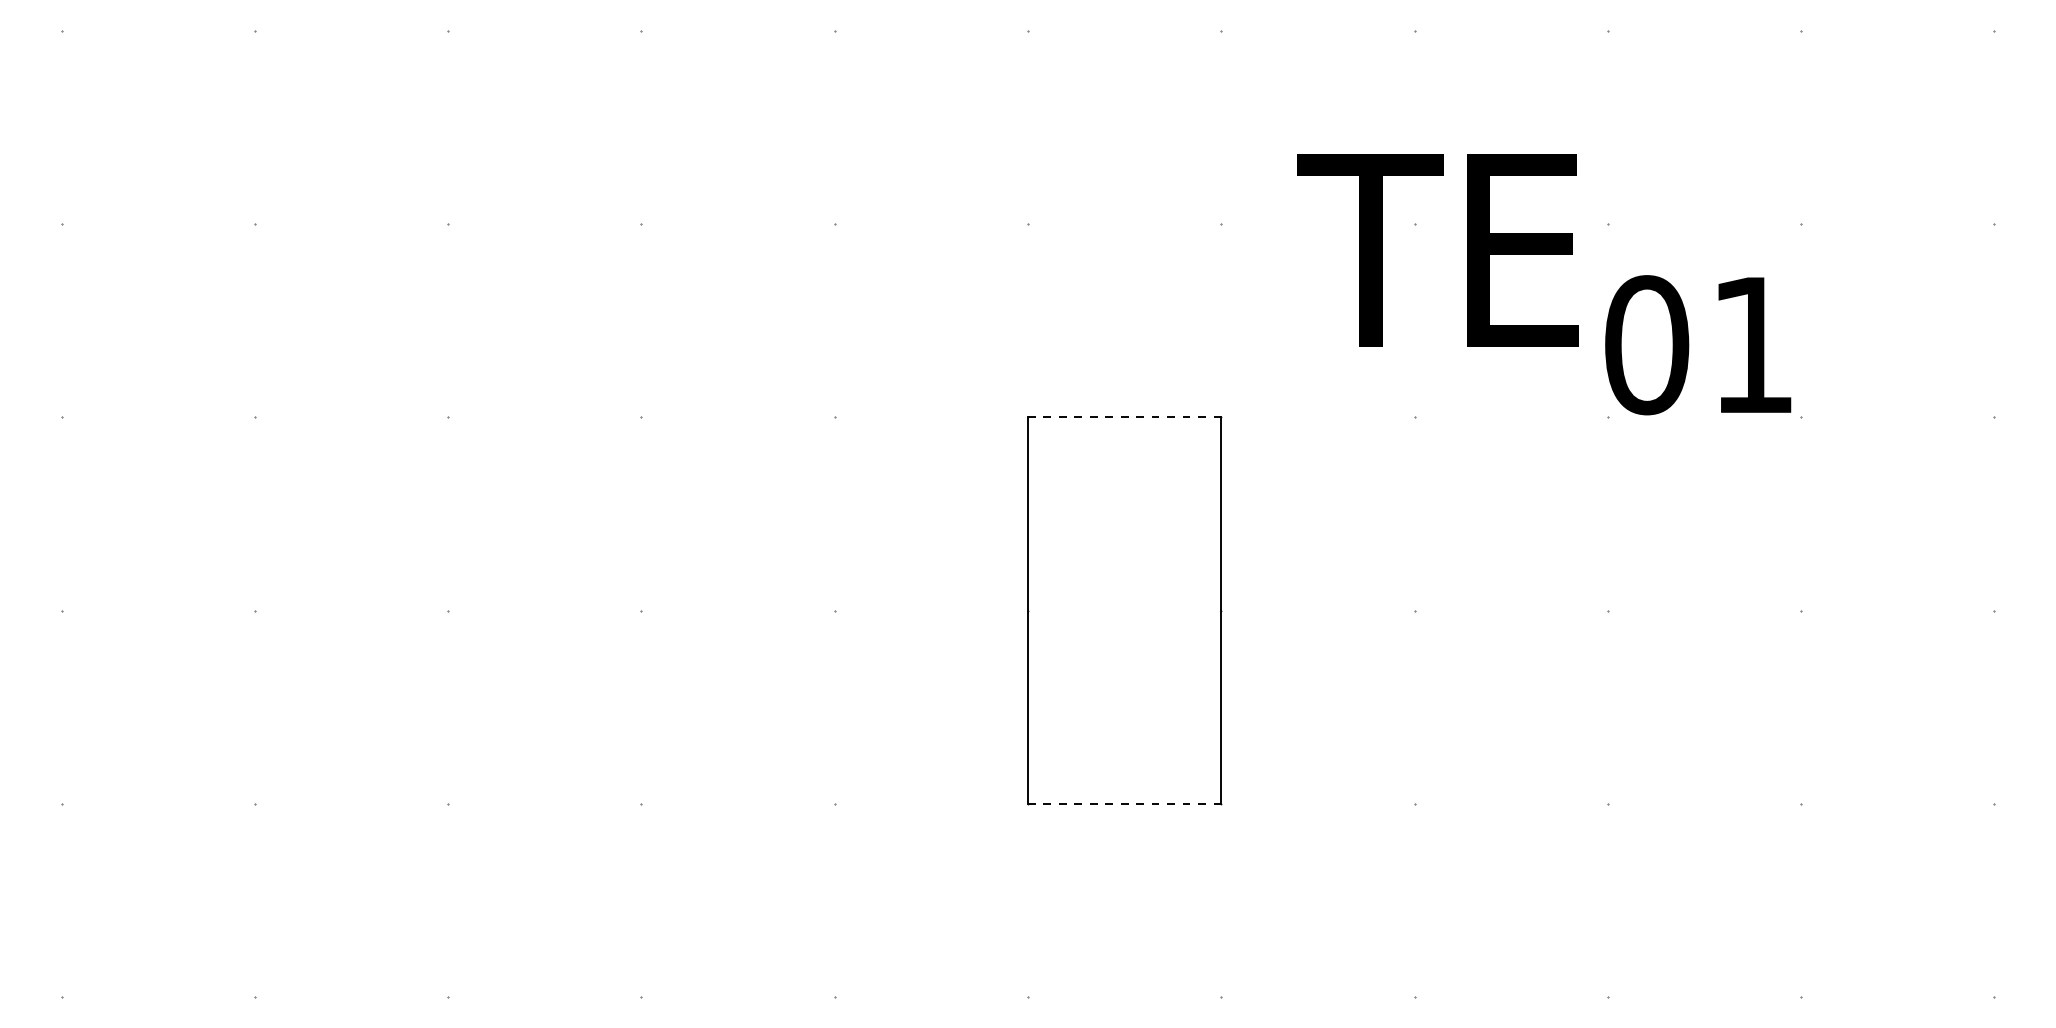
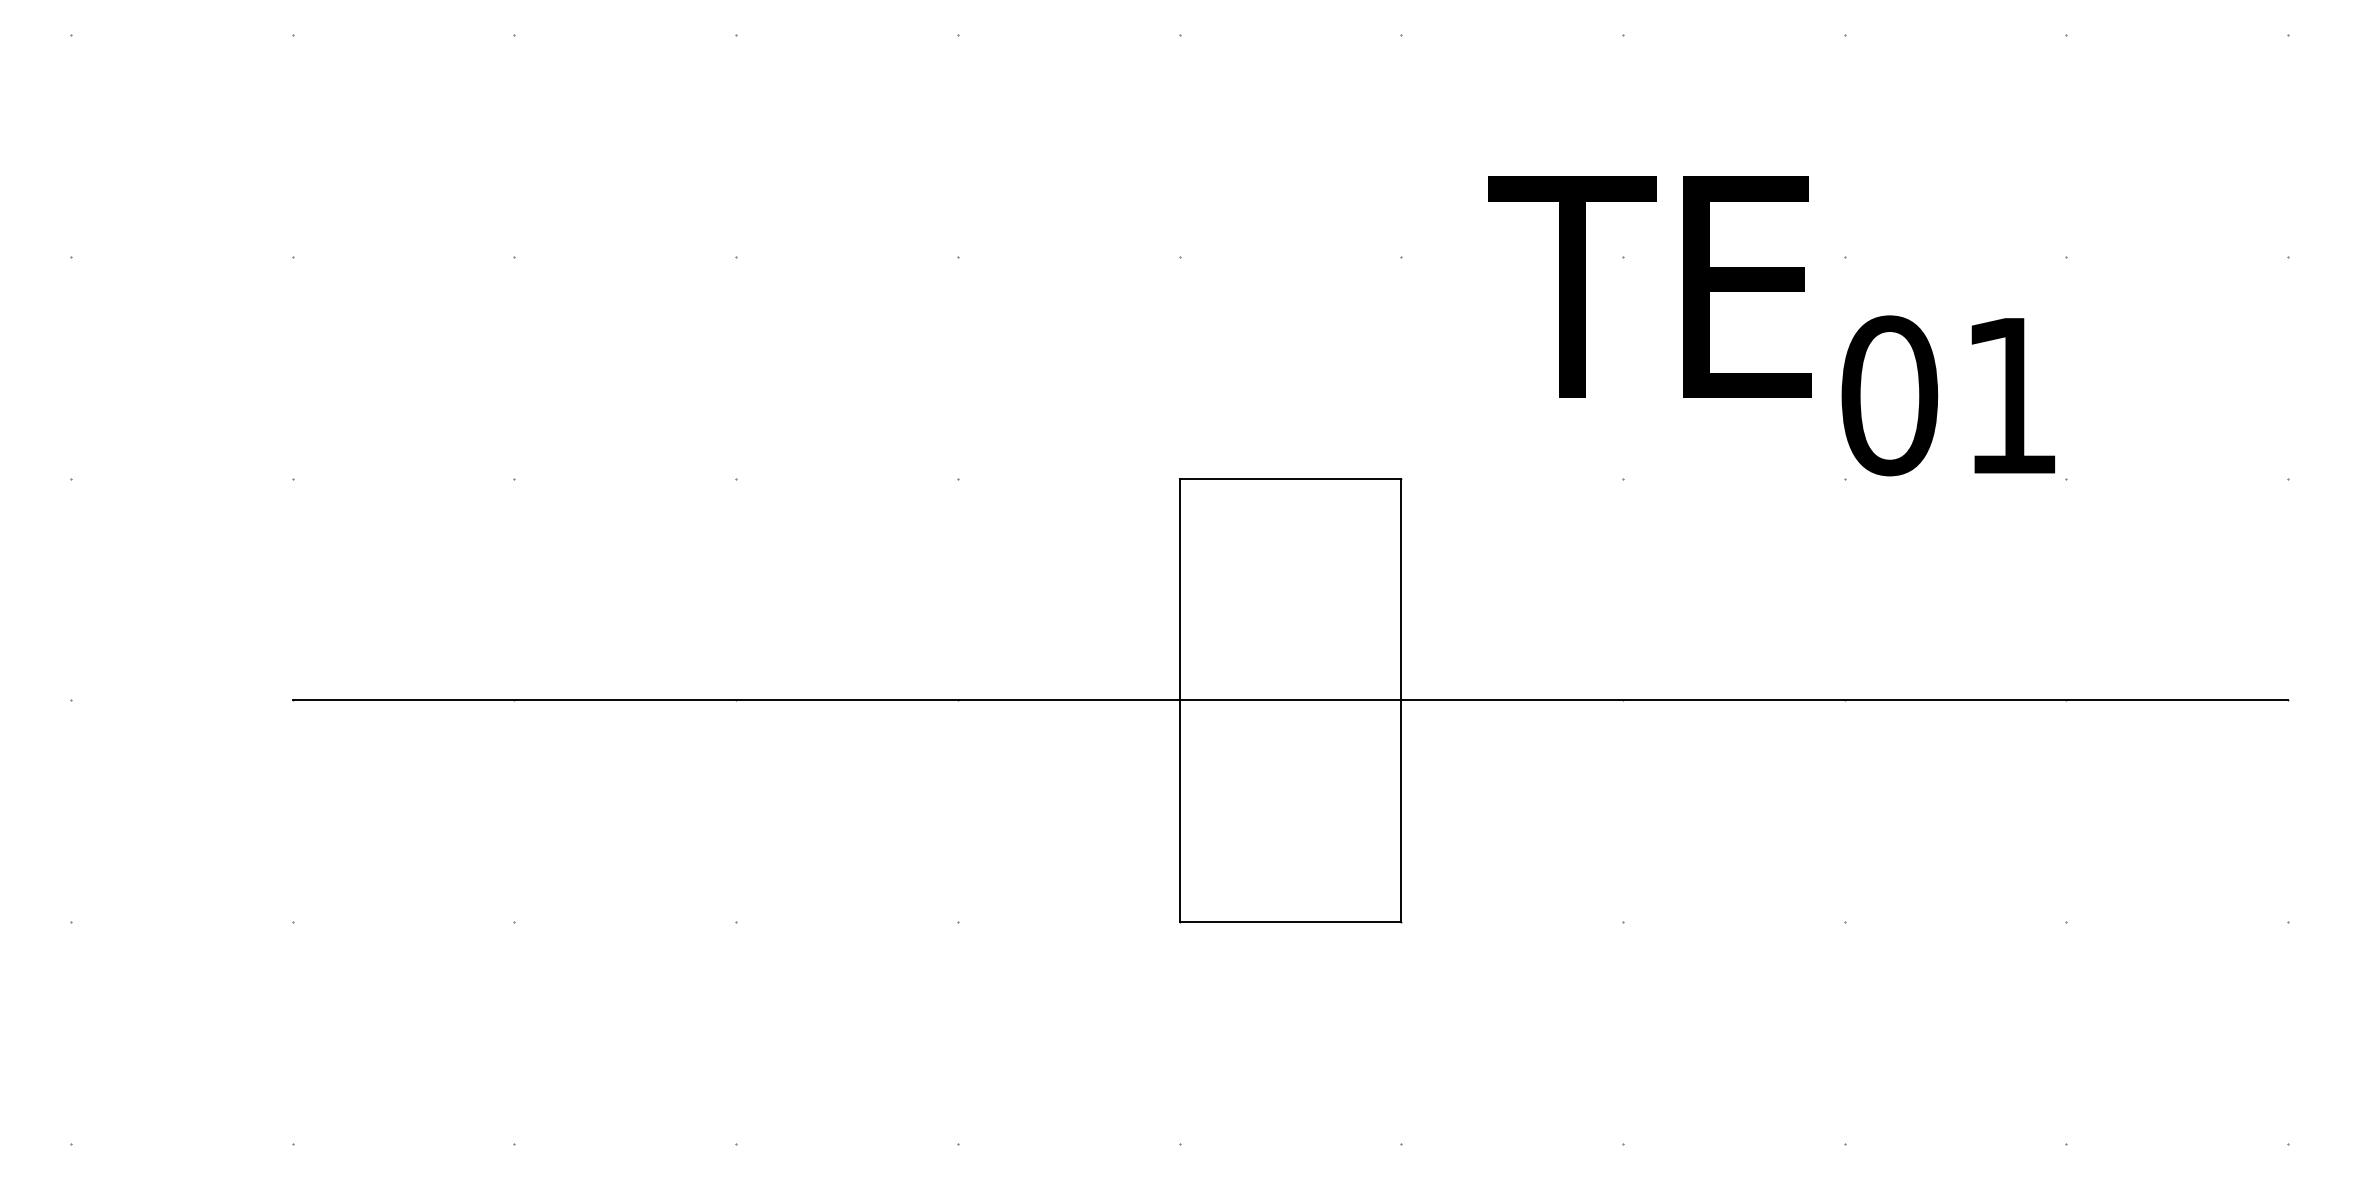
line: (1124, 417) -> (1290, 478), dashed -> solid
line: (1124, 610) -> (1290, 700), added
line: (1124, 803) -> (1290, 921), dashed -> solid

